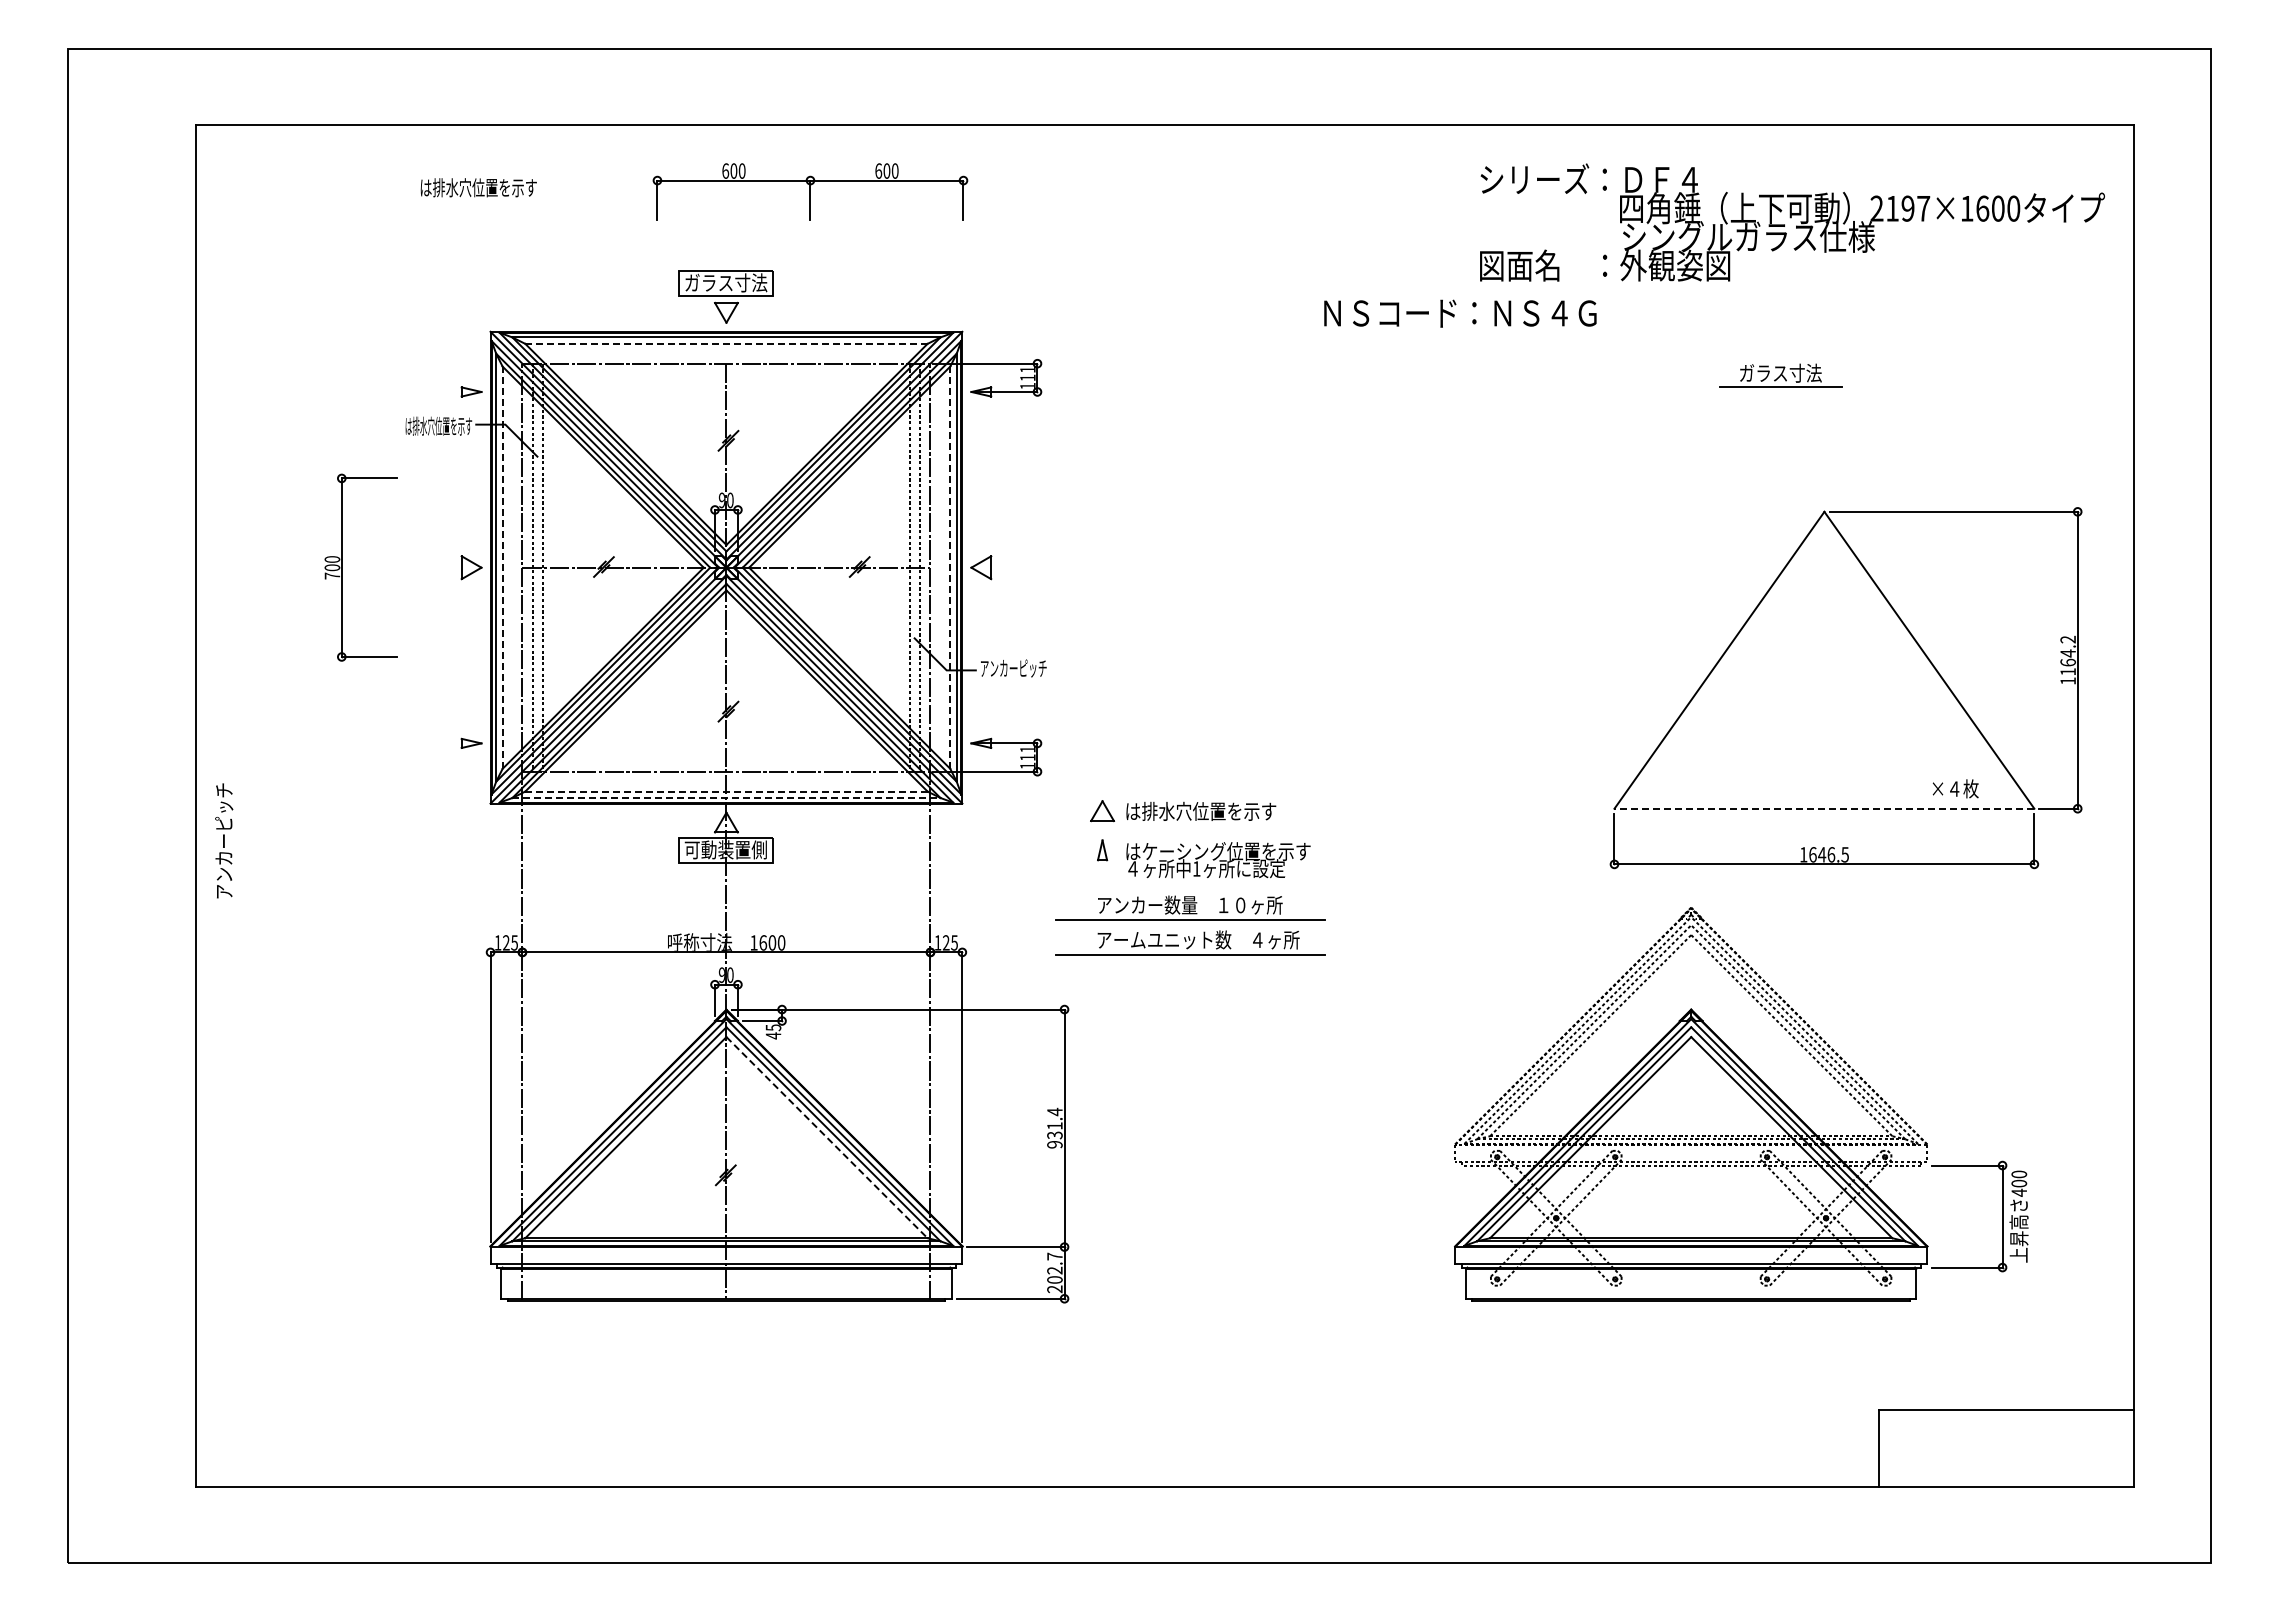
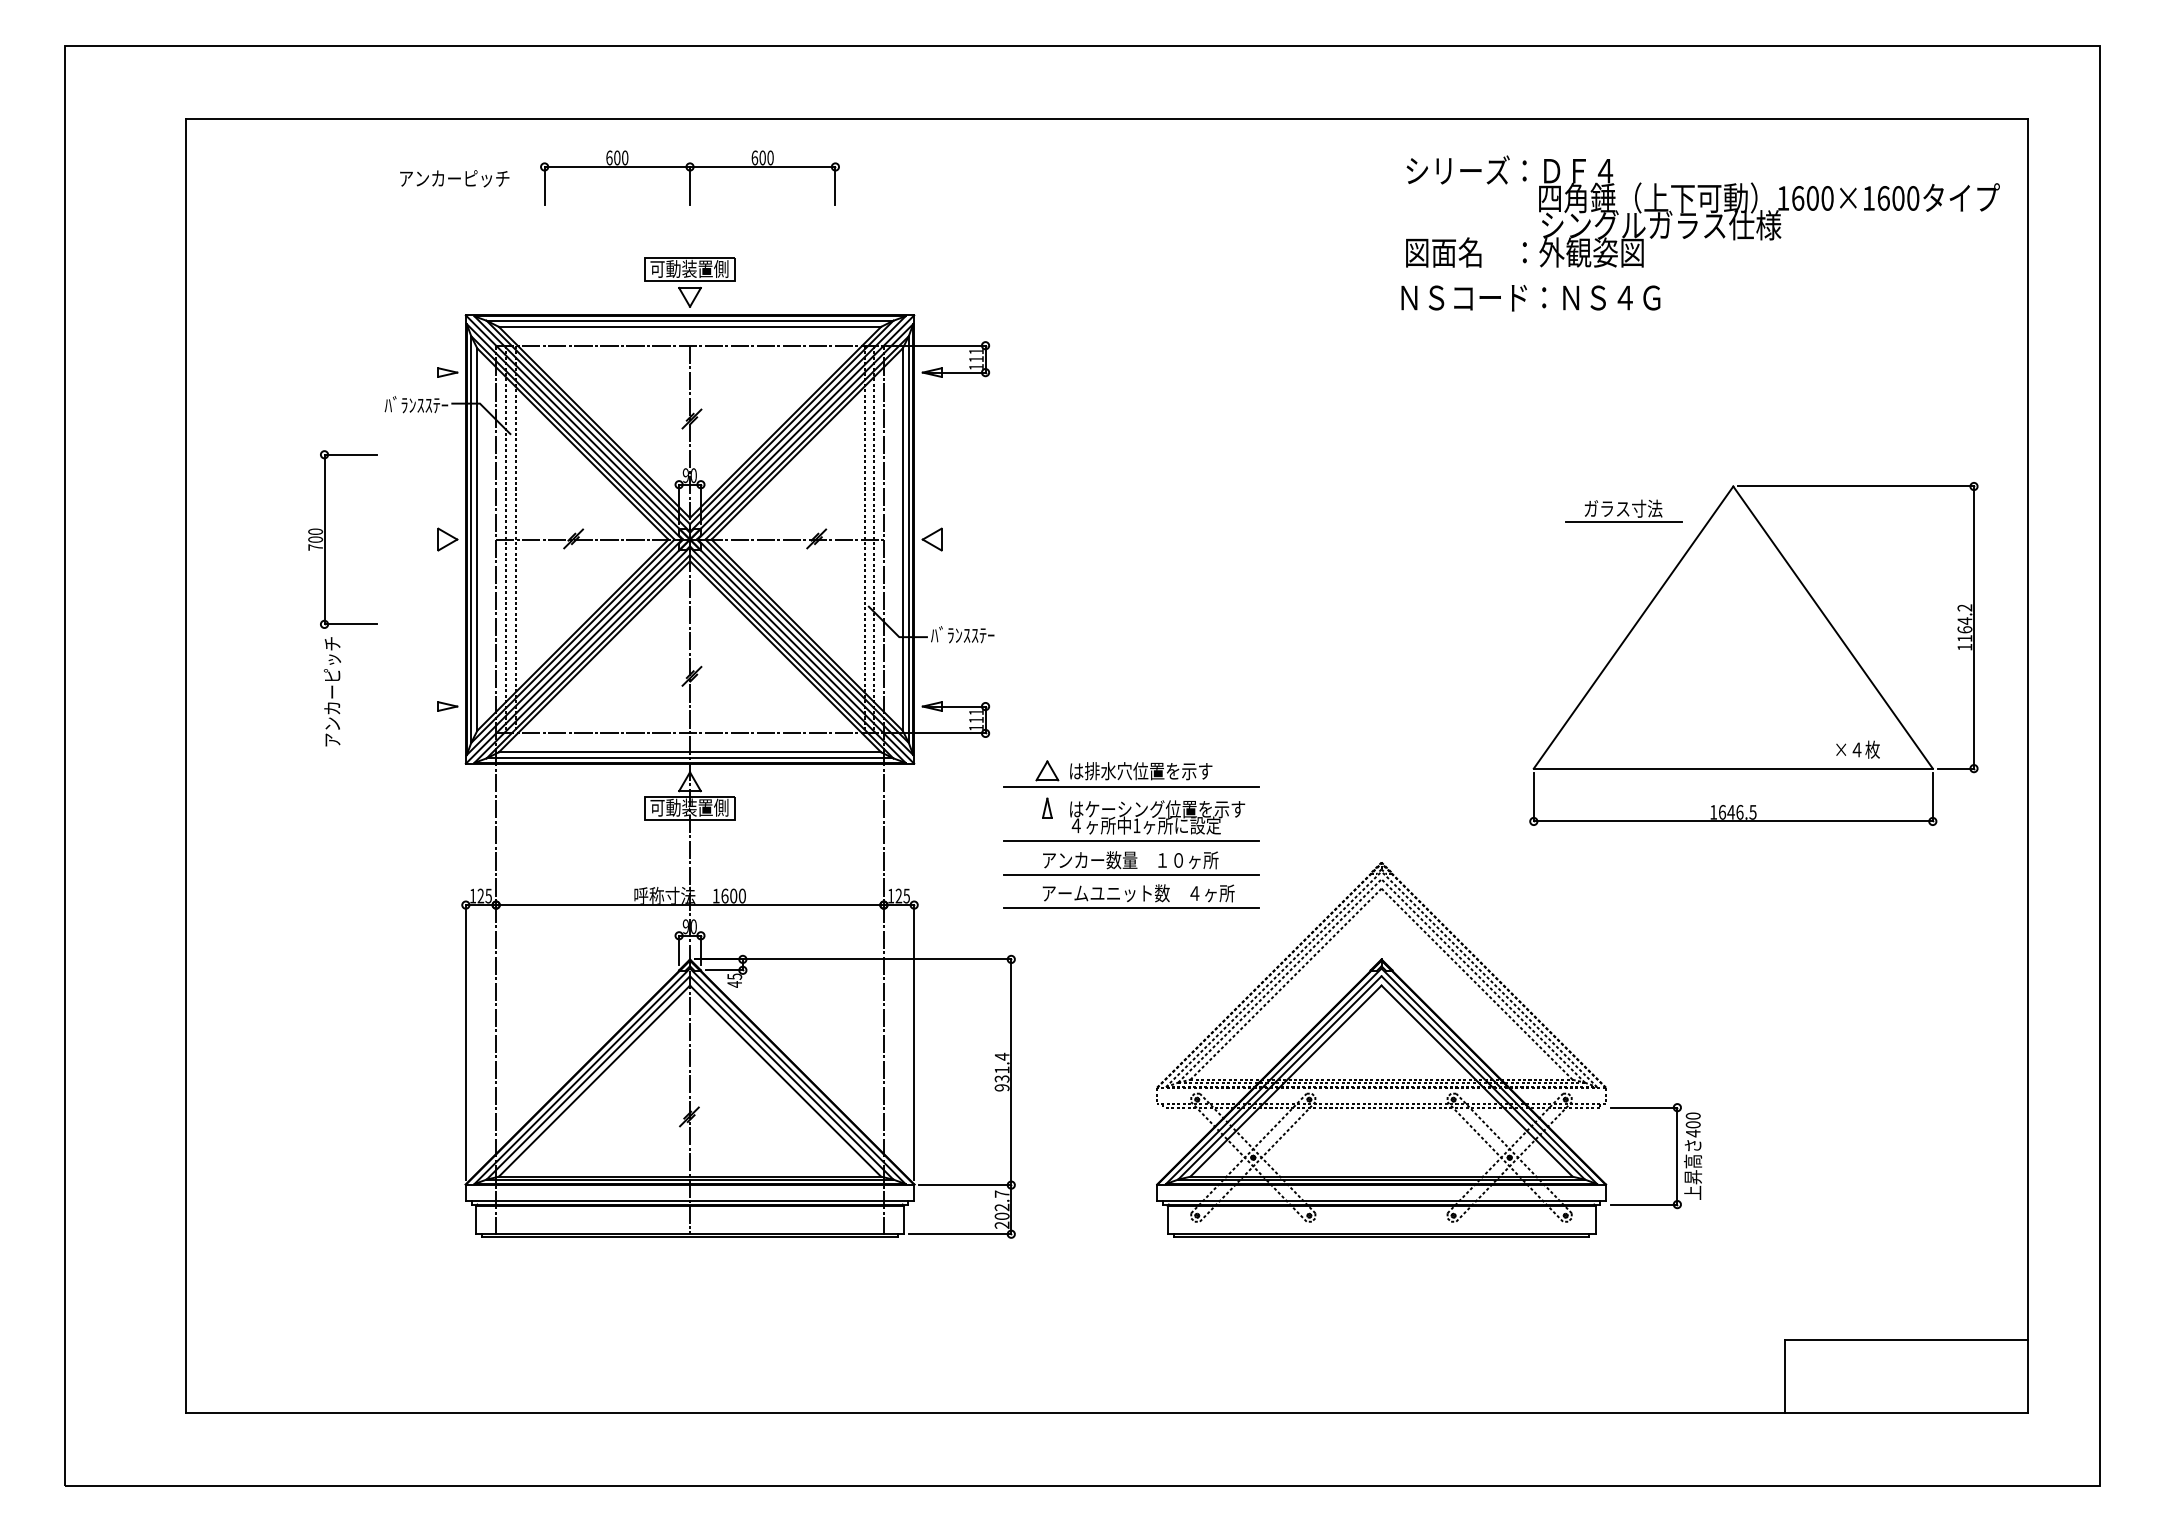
text: (478, 187) -> (454, 178), は排水穴位置を示す -> アンカーピッチ
part: (810, 191) -> (690, 177), moved
text: (1900, 208) -> (1805, 198), 2197×1600 -> 1600×1600
text: (725, 282) -> (689, 268), ガラス寸法 -> 可動装置側
text: (1460, 313) -> (1530, 298), moved
line: (725, 343) -> (689, 326), dashed -> solid
part: (1780, 375) -> (1623, 510), moved
text: (438, 425) -> (416, 404), は排水穴位置を示す -> ﾊﾞﾗﾝｽｽﾃｰ
line: (502, 567) -> (477, 539), dashed -> solid
line: (950, 567) -> (902, 539), dashed -> solid
text: (1013, 667) -> (962, 634), アンカーピッチ -> ﾊﾞﾗﾝｽｽﾃｰ
line: (726, 791) -> (690, 752), dashed -> solid
line: (726, 797) -> (690, 757), dashed -> solid
line: (1824, 808) -> (1733, 768), dashed -> solid
line: (1190, 828) -> (1130, 787), added
text: (224, 840) -> (332, 691), moved
line: (1190, 885) -> (1130, 841), added
part: (1741, 1104) -> (1429, 1049), moved
line: (827, 1138) -> (786, 1081), dashed -> solid

